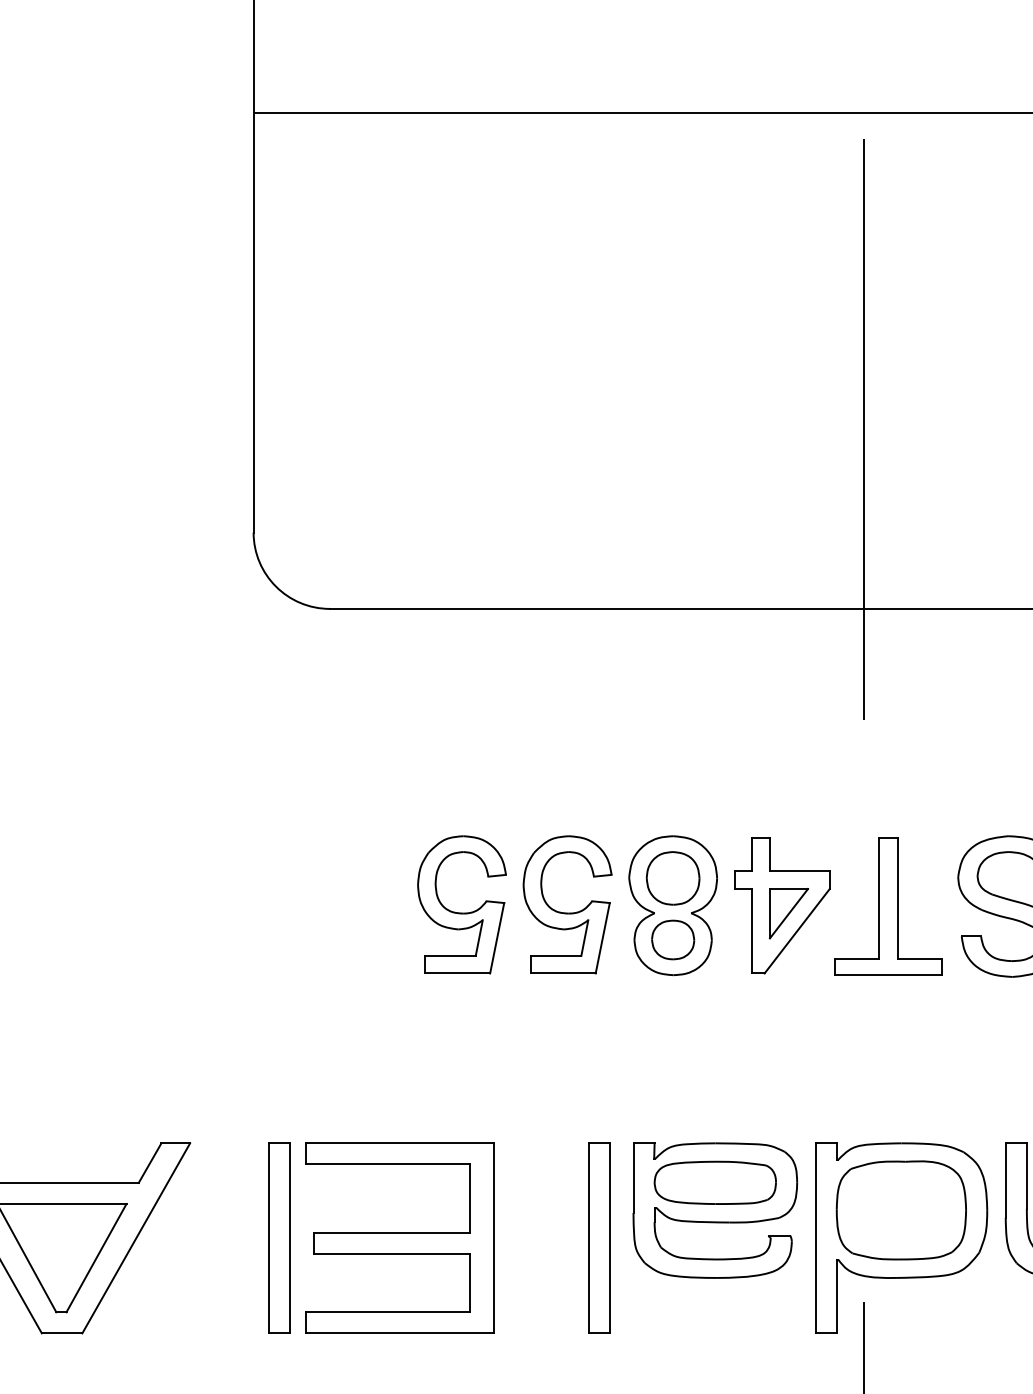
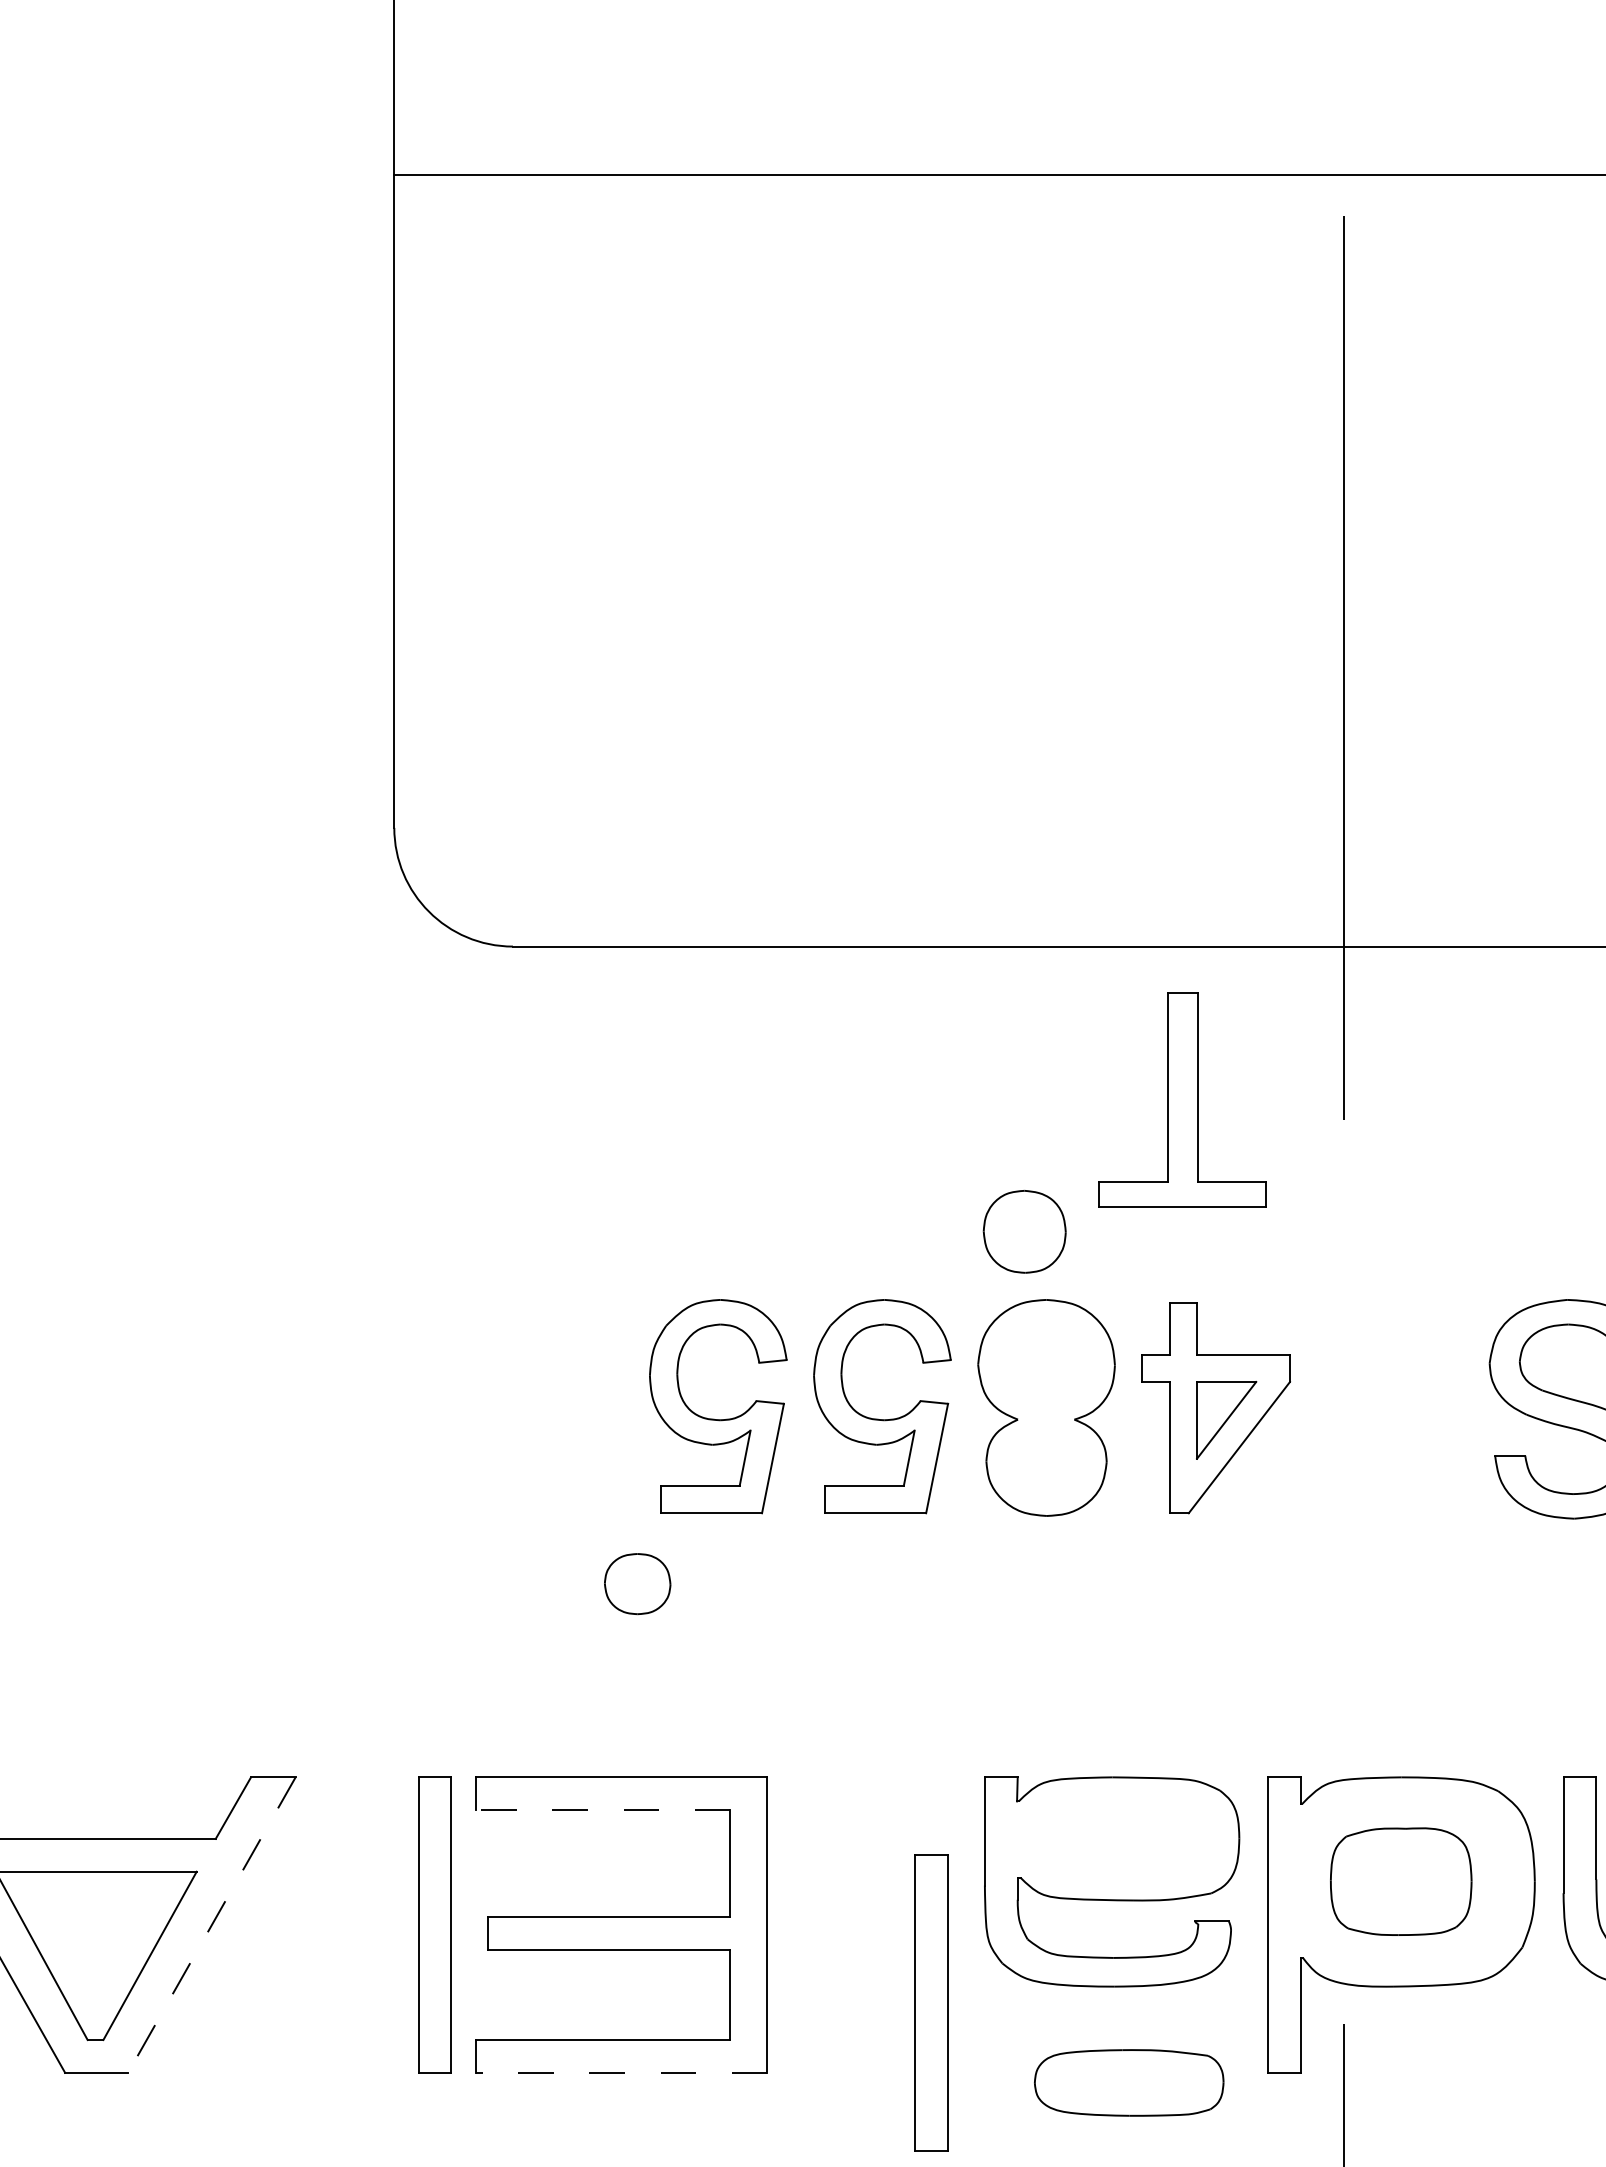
part: (672, 878) -> (1023, 1231), moved
part: (888, 906) -> (1182, 1099), moved
part: (673, 939) -> (638, 1583), moved
line: (387, 1164) -> (602, 1810), solid -> dashed
part: (714, 1182) -> (1127, 2082), moved
part: (900, 1210) -> (1399, 1881), size x0.7
part: (599, 1237) -> (932, 2001), moved
line: (136, 1238) -> (212, 1925), solid -> dashed
line: (399, 1333) -> (621, 2073), solid -> dashed

